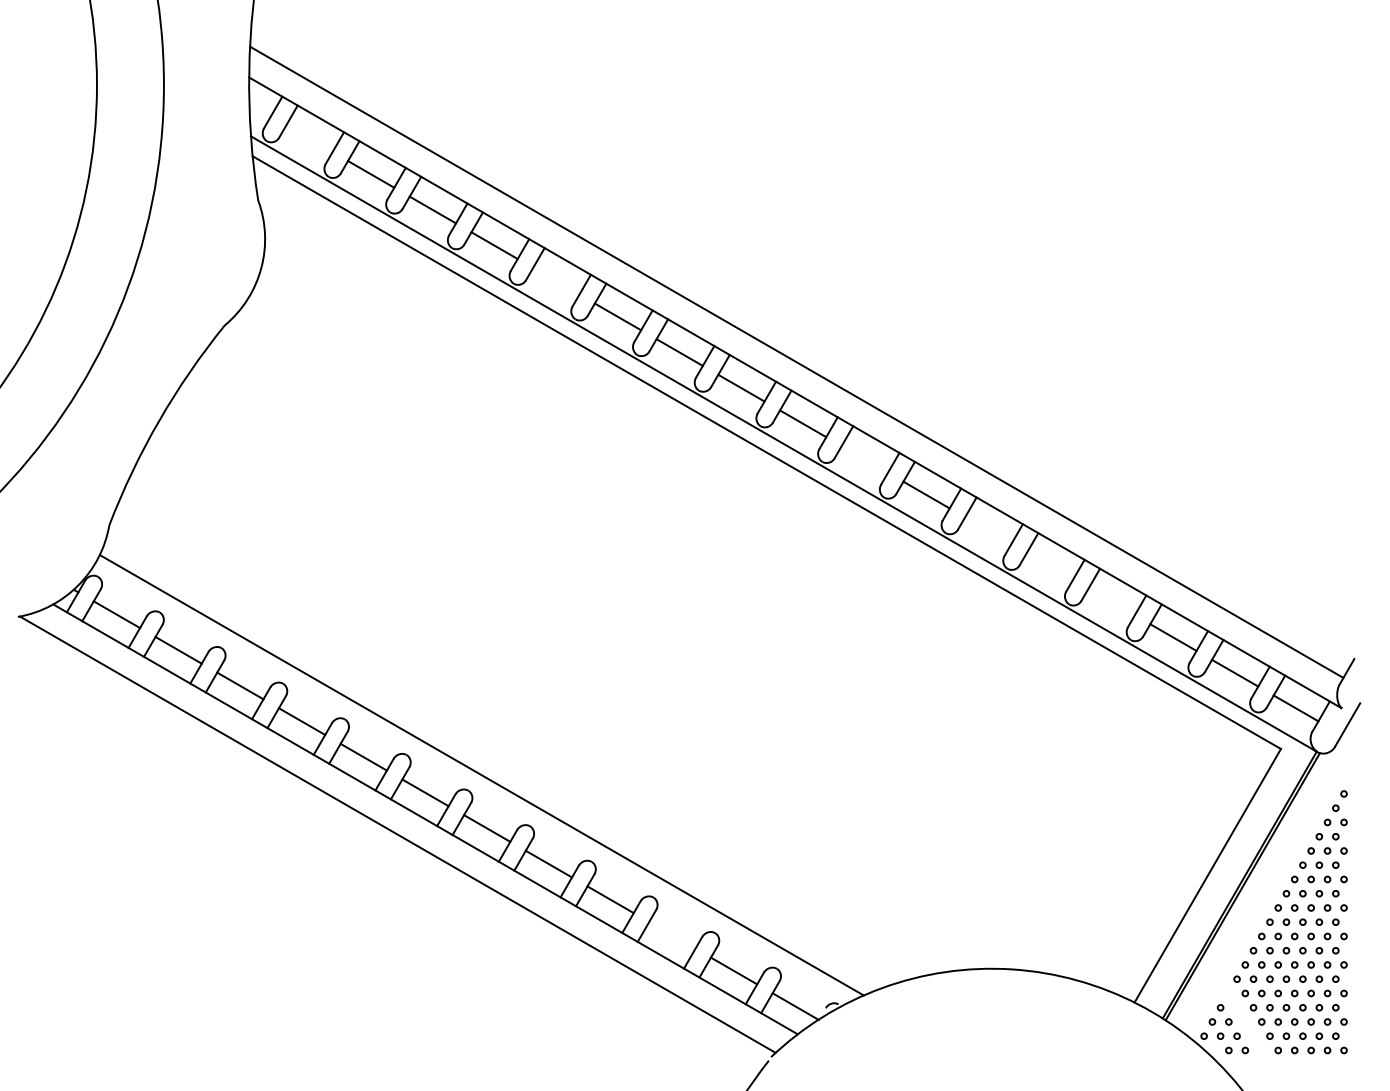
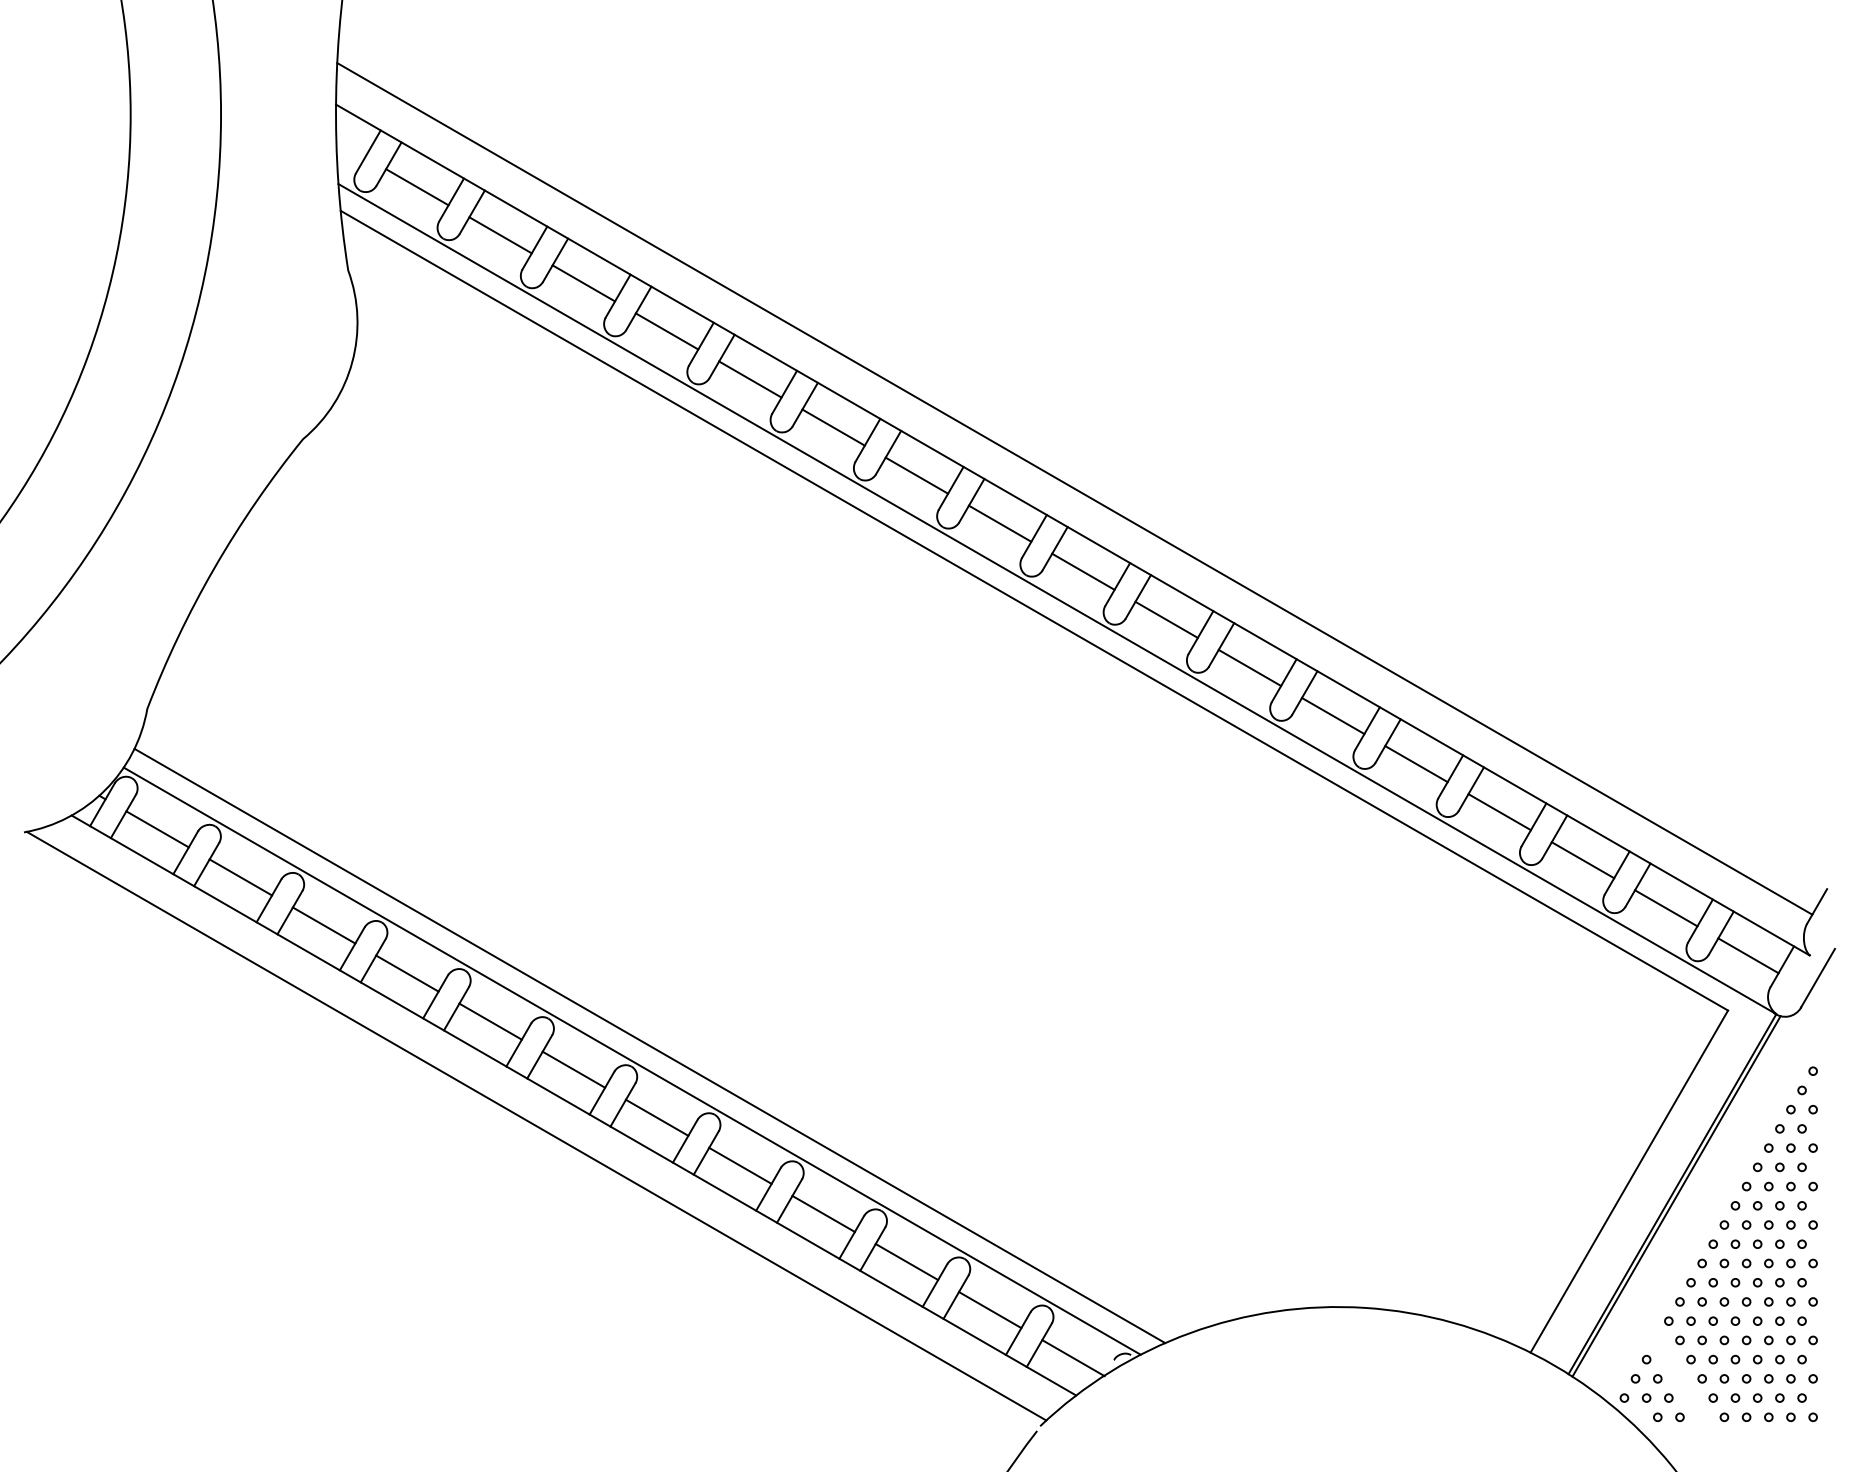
line: (309, 138) -> (417, 187), added
line: (556, 281) -> (750, 379), added
line: (864, 459) -> (1166, 619), added
line: (987, 531) -> (1332, 716), added
line: (1050, 566) -> (1416, 764), added
line: (1111, 602) -> (1499, 812), added
line: (468, 786) -> (631, 1060), added
line: (672, 935) -> (906, 1261), added

